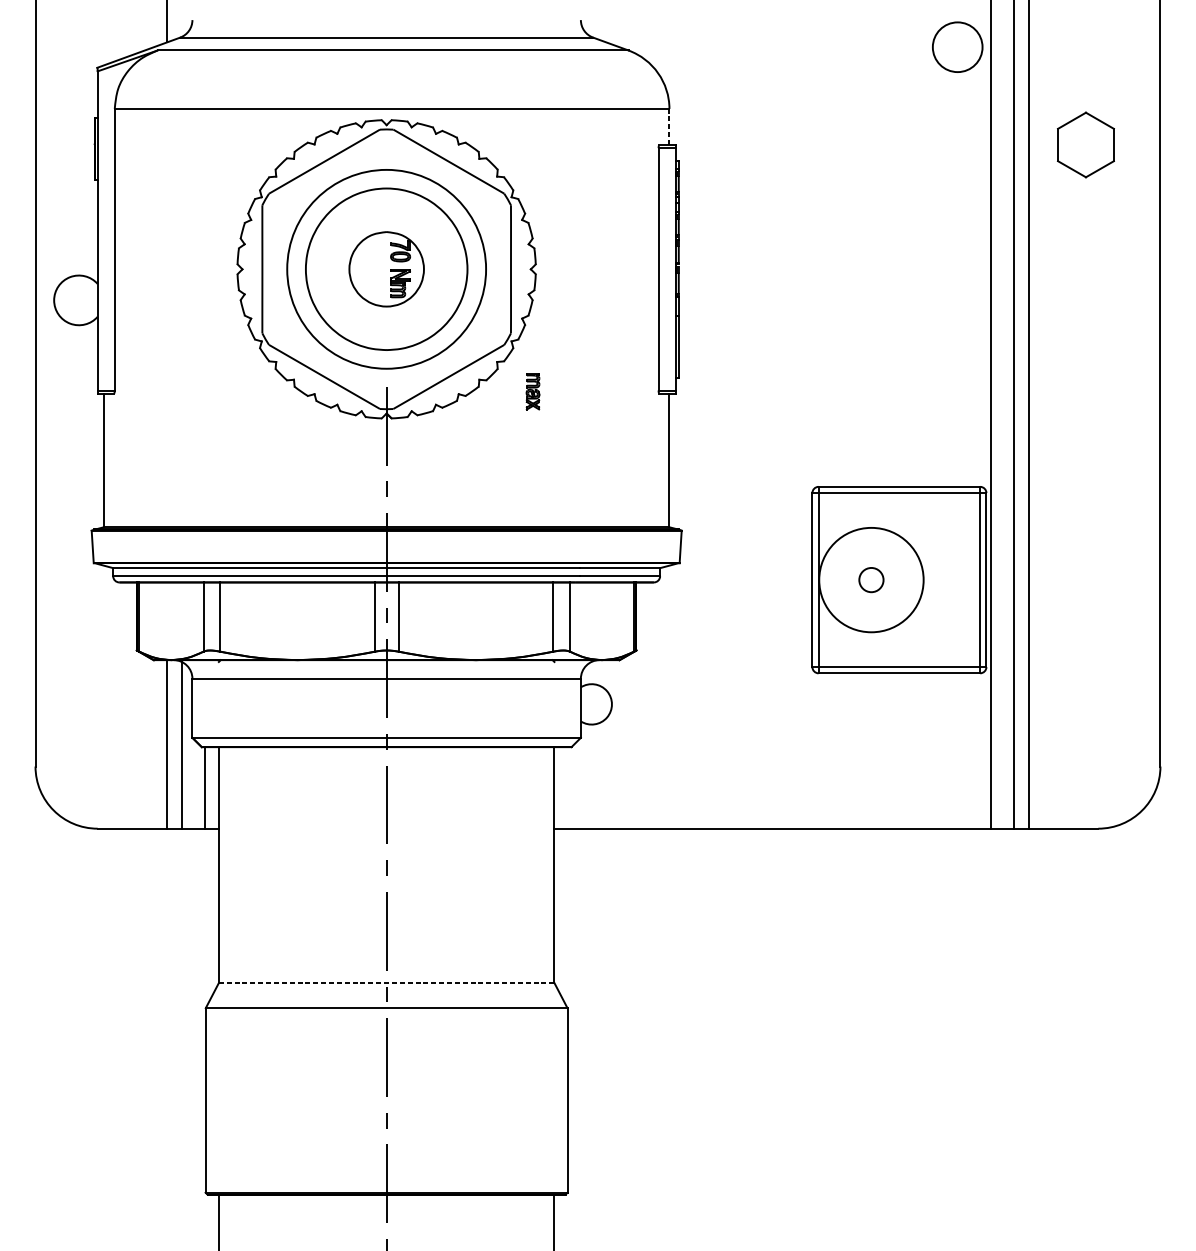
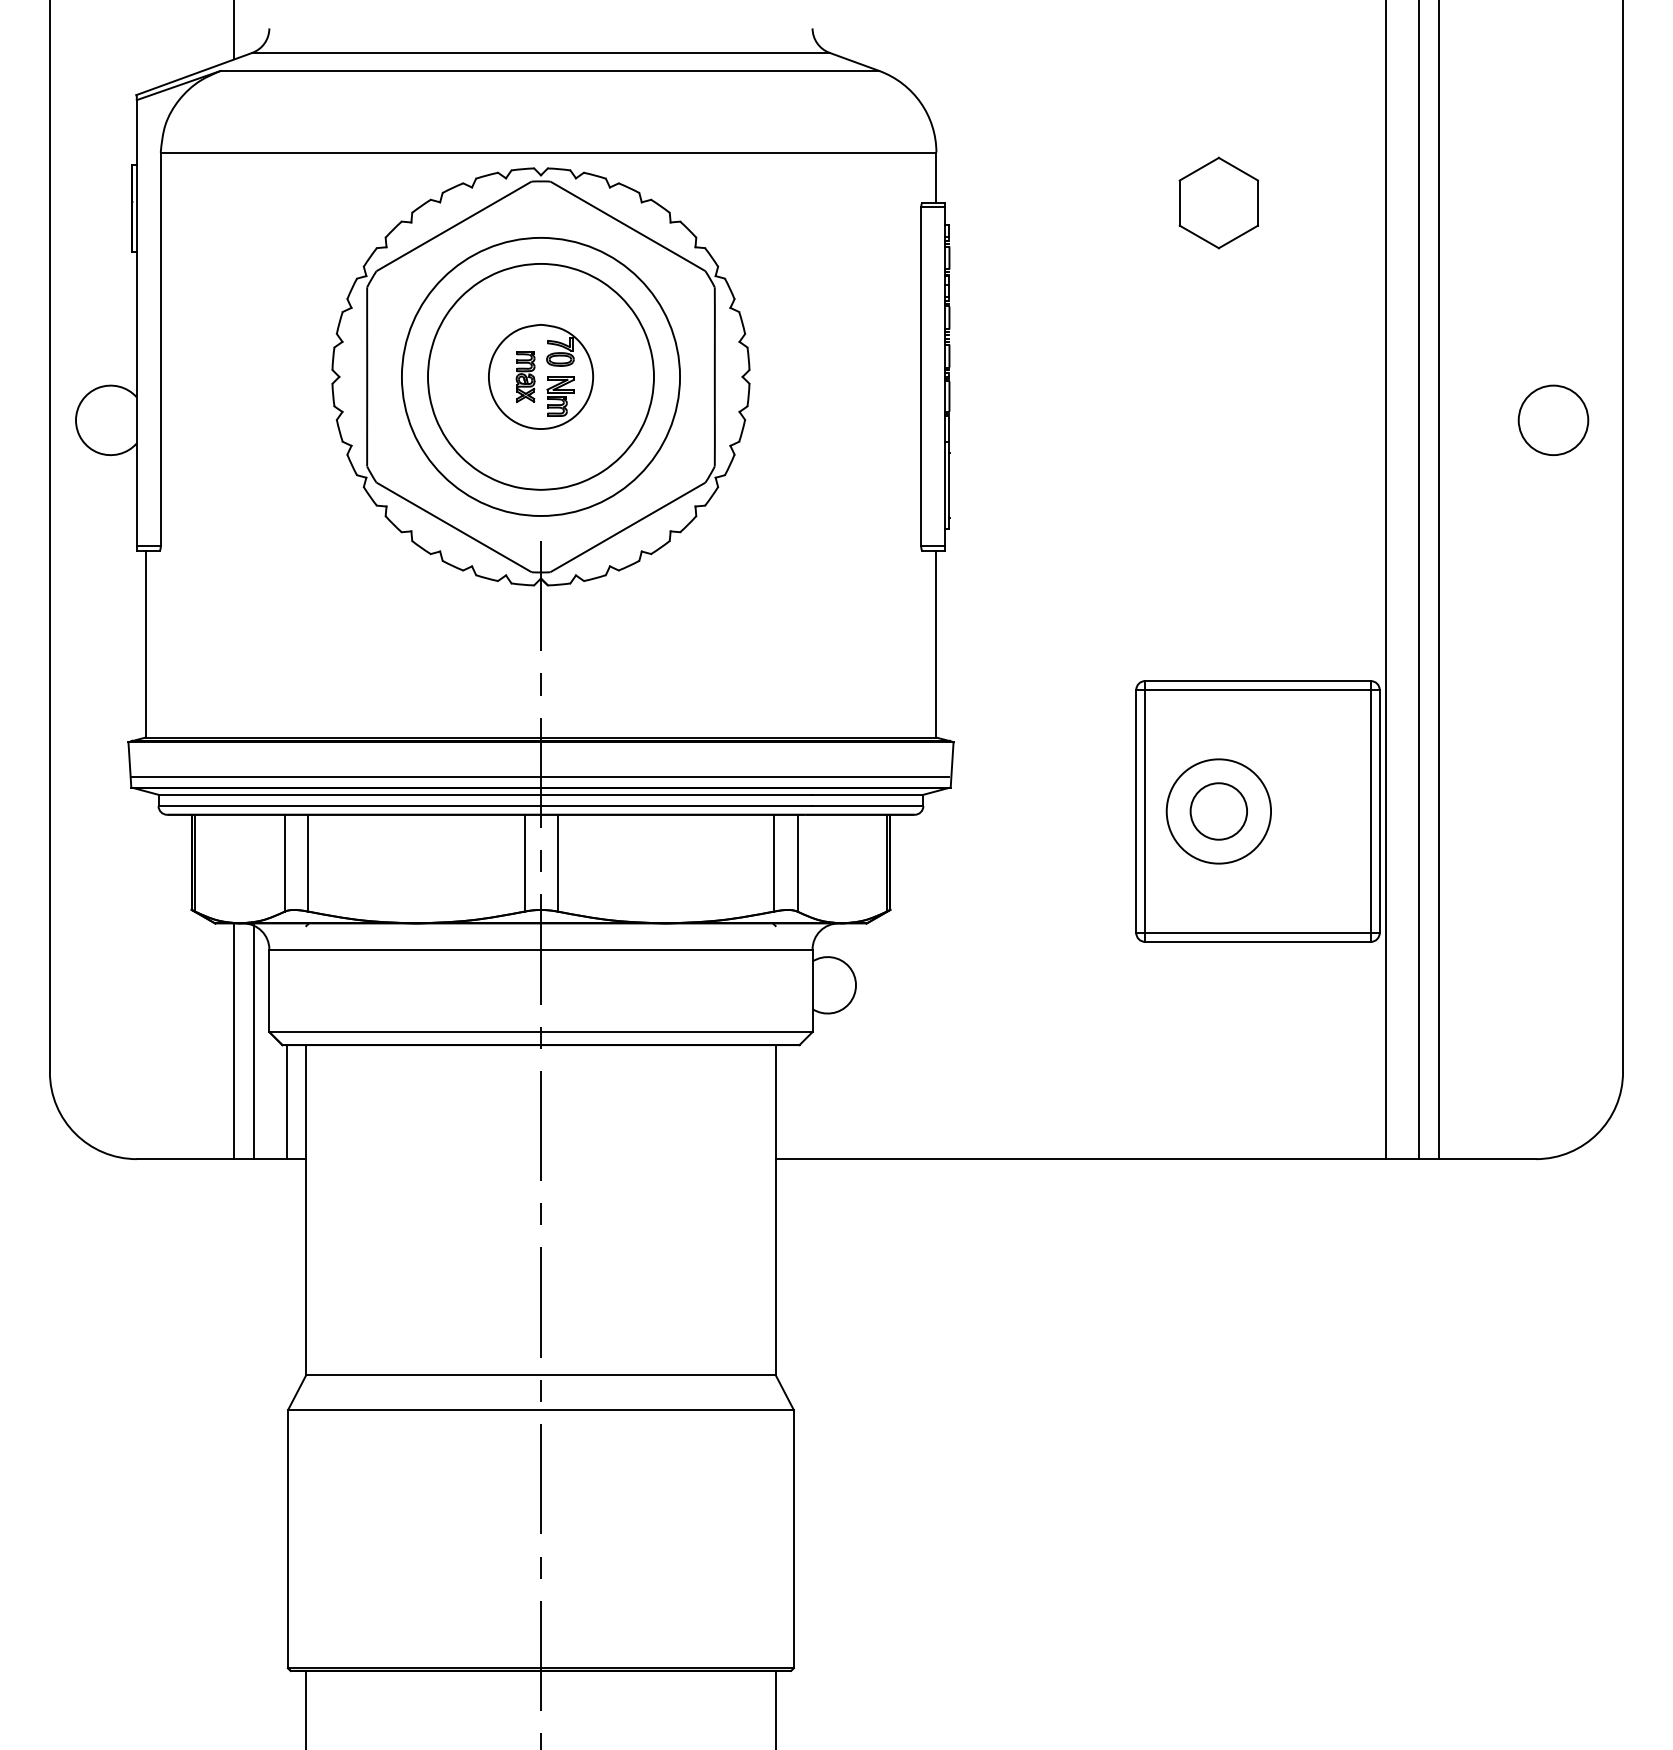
circle: (957, 46) -> (1553, 419), moved
line: (669, 126) -> (936, 177), dashed -> solid
part: (1085, 144) -> (1218, 202), moved
part: (532, 391) -> (525, 376), moved
line: (386, 555) -> (540, 777), added
circle: (871, 580) -> (1218, 811), size x0.71
circle: (871, 580) -> (1218, 811), size x1.67
line: (386, 983) -> (540, 1375), dashed -> solid

